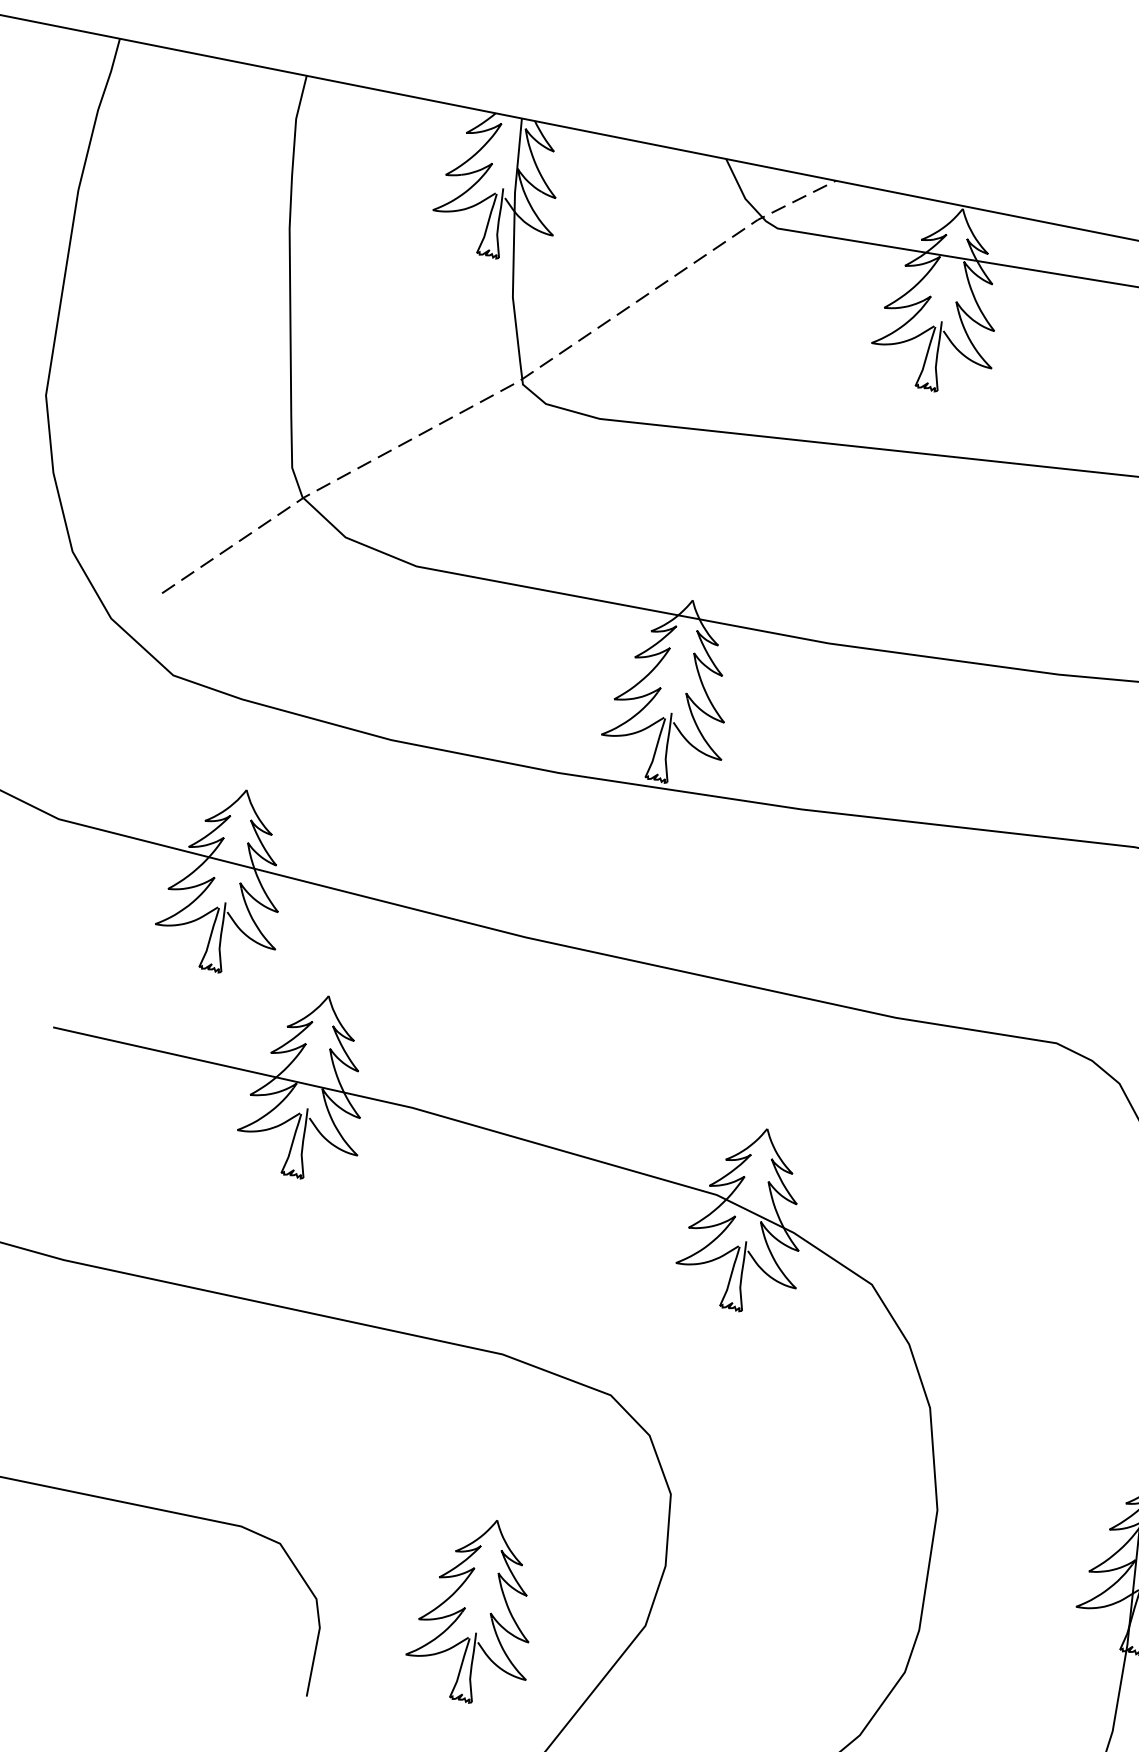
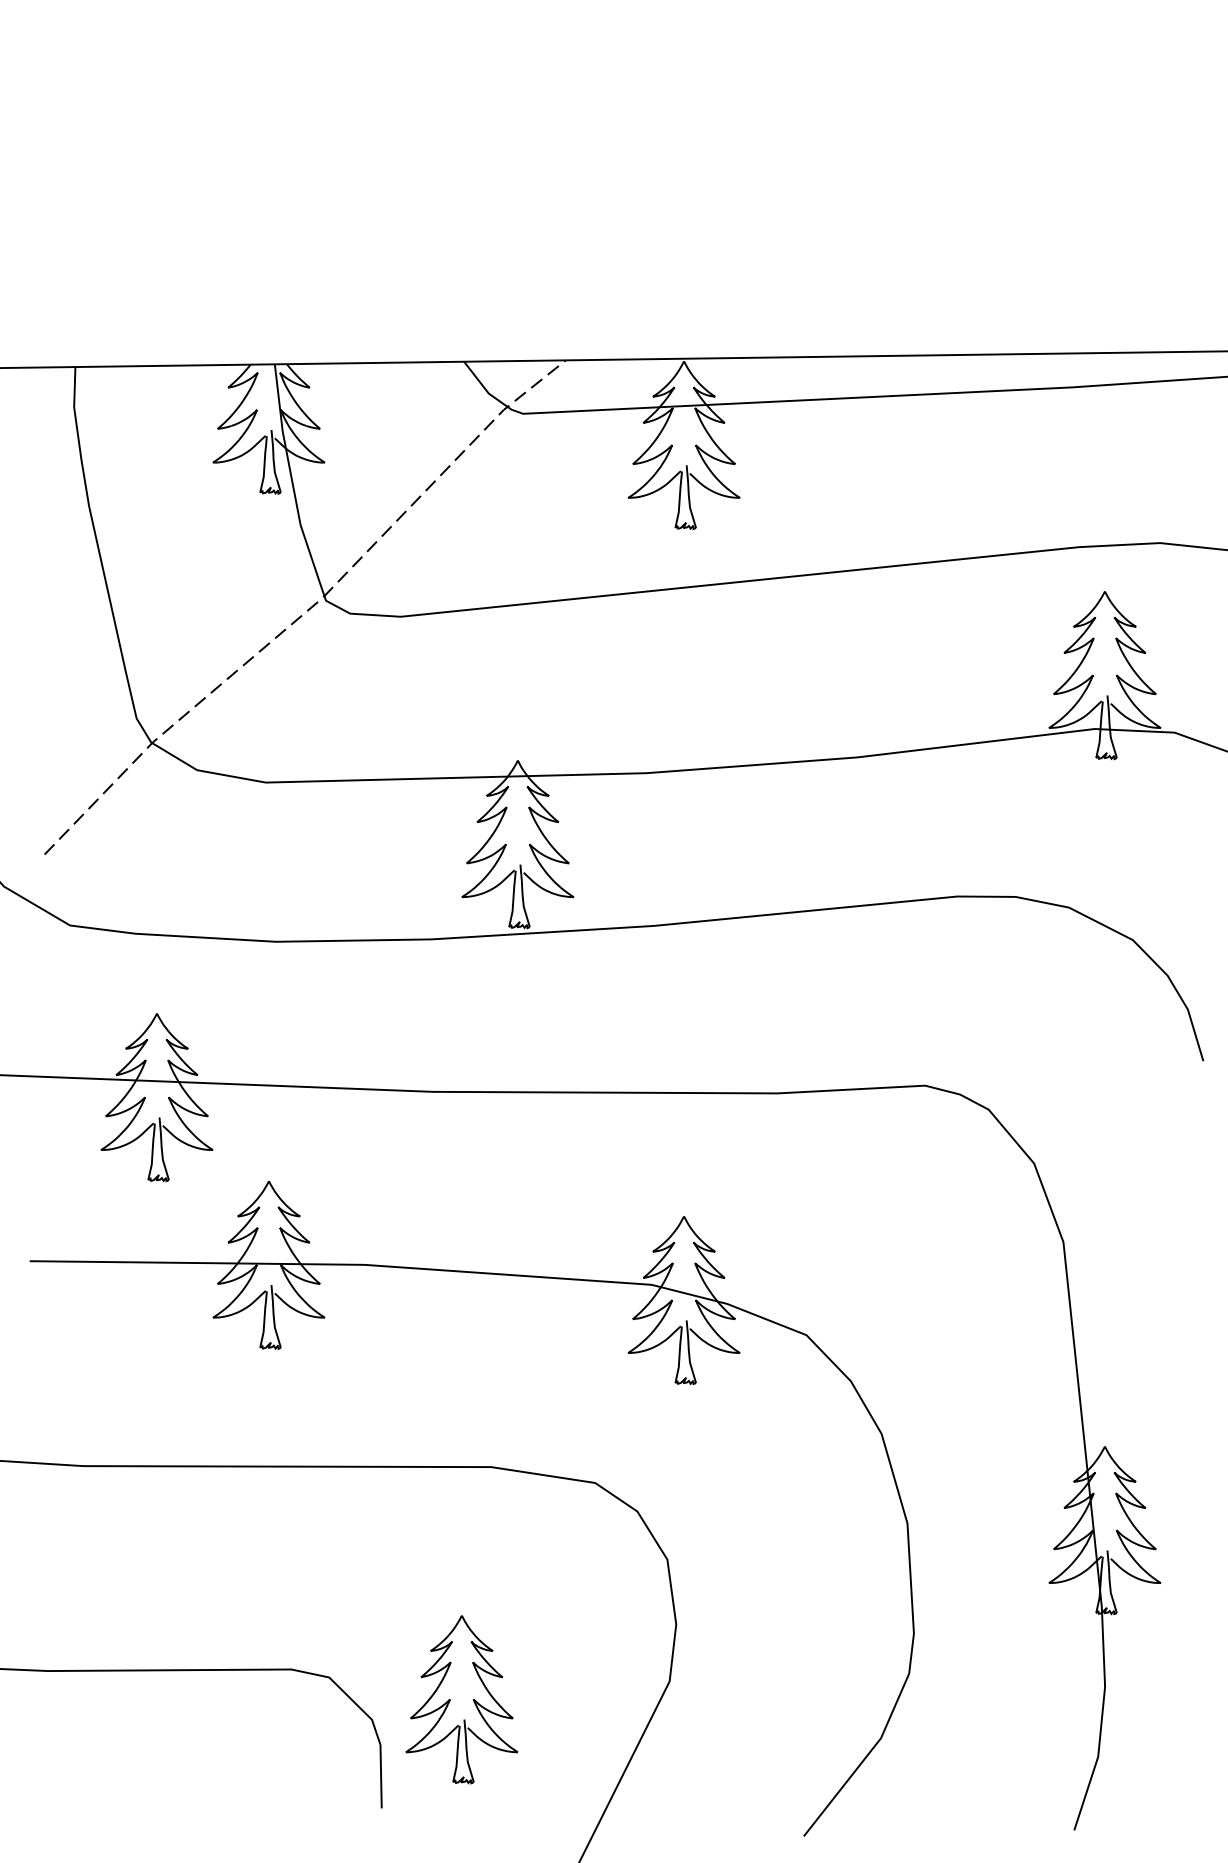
part: (477, 1610) -> (461, 1699), moved

